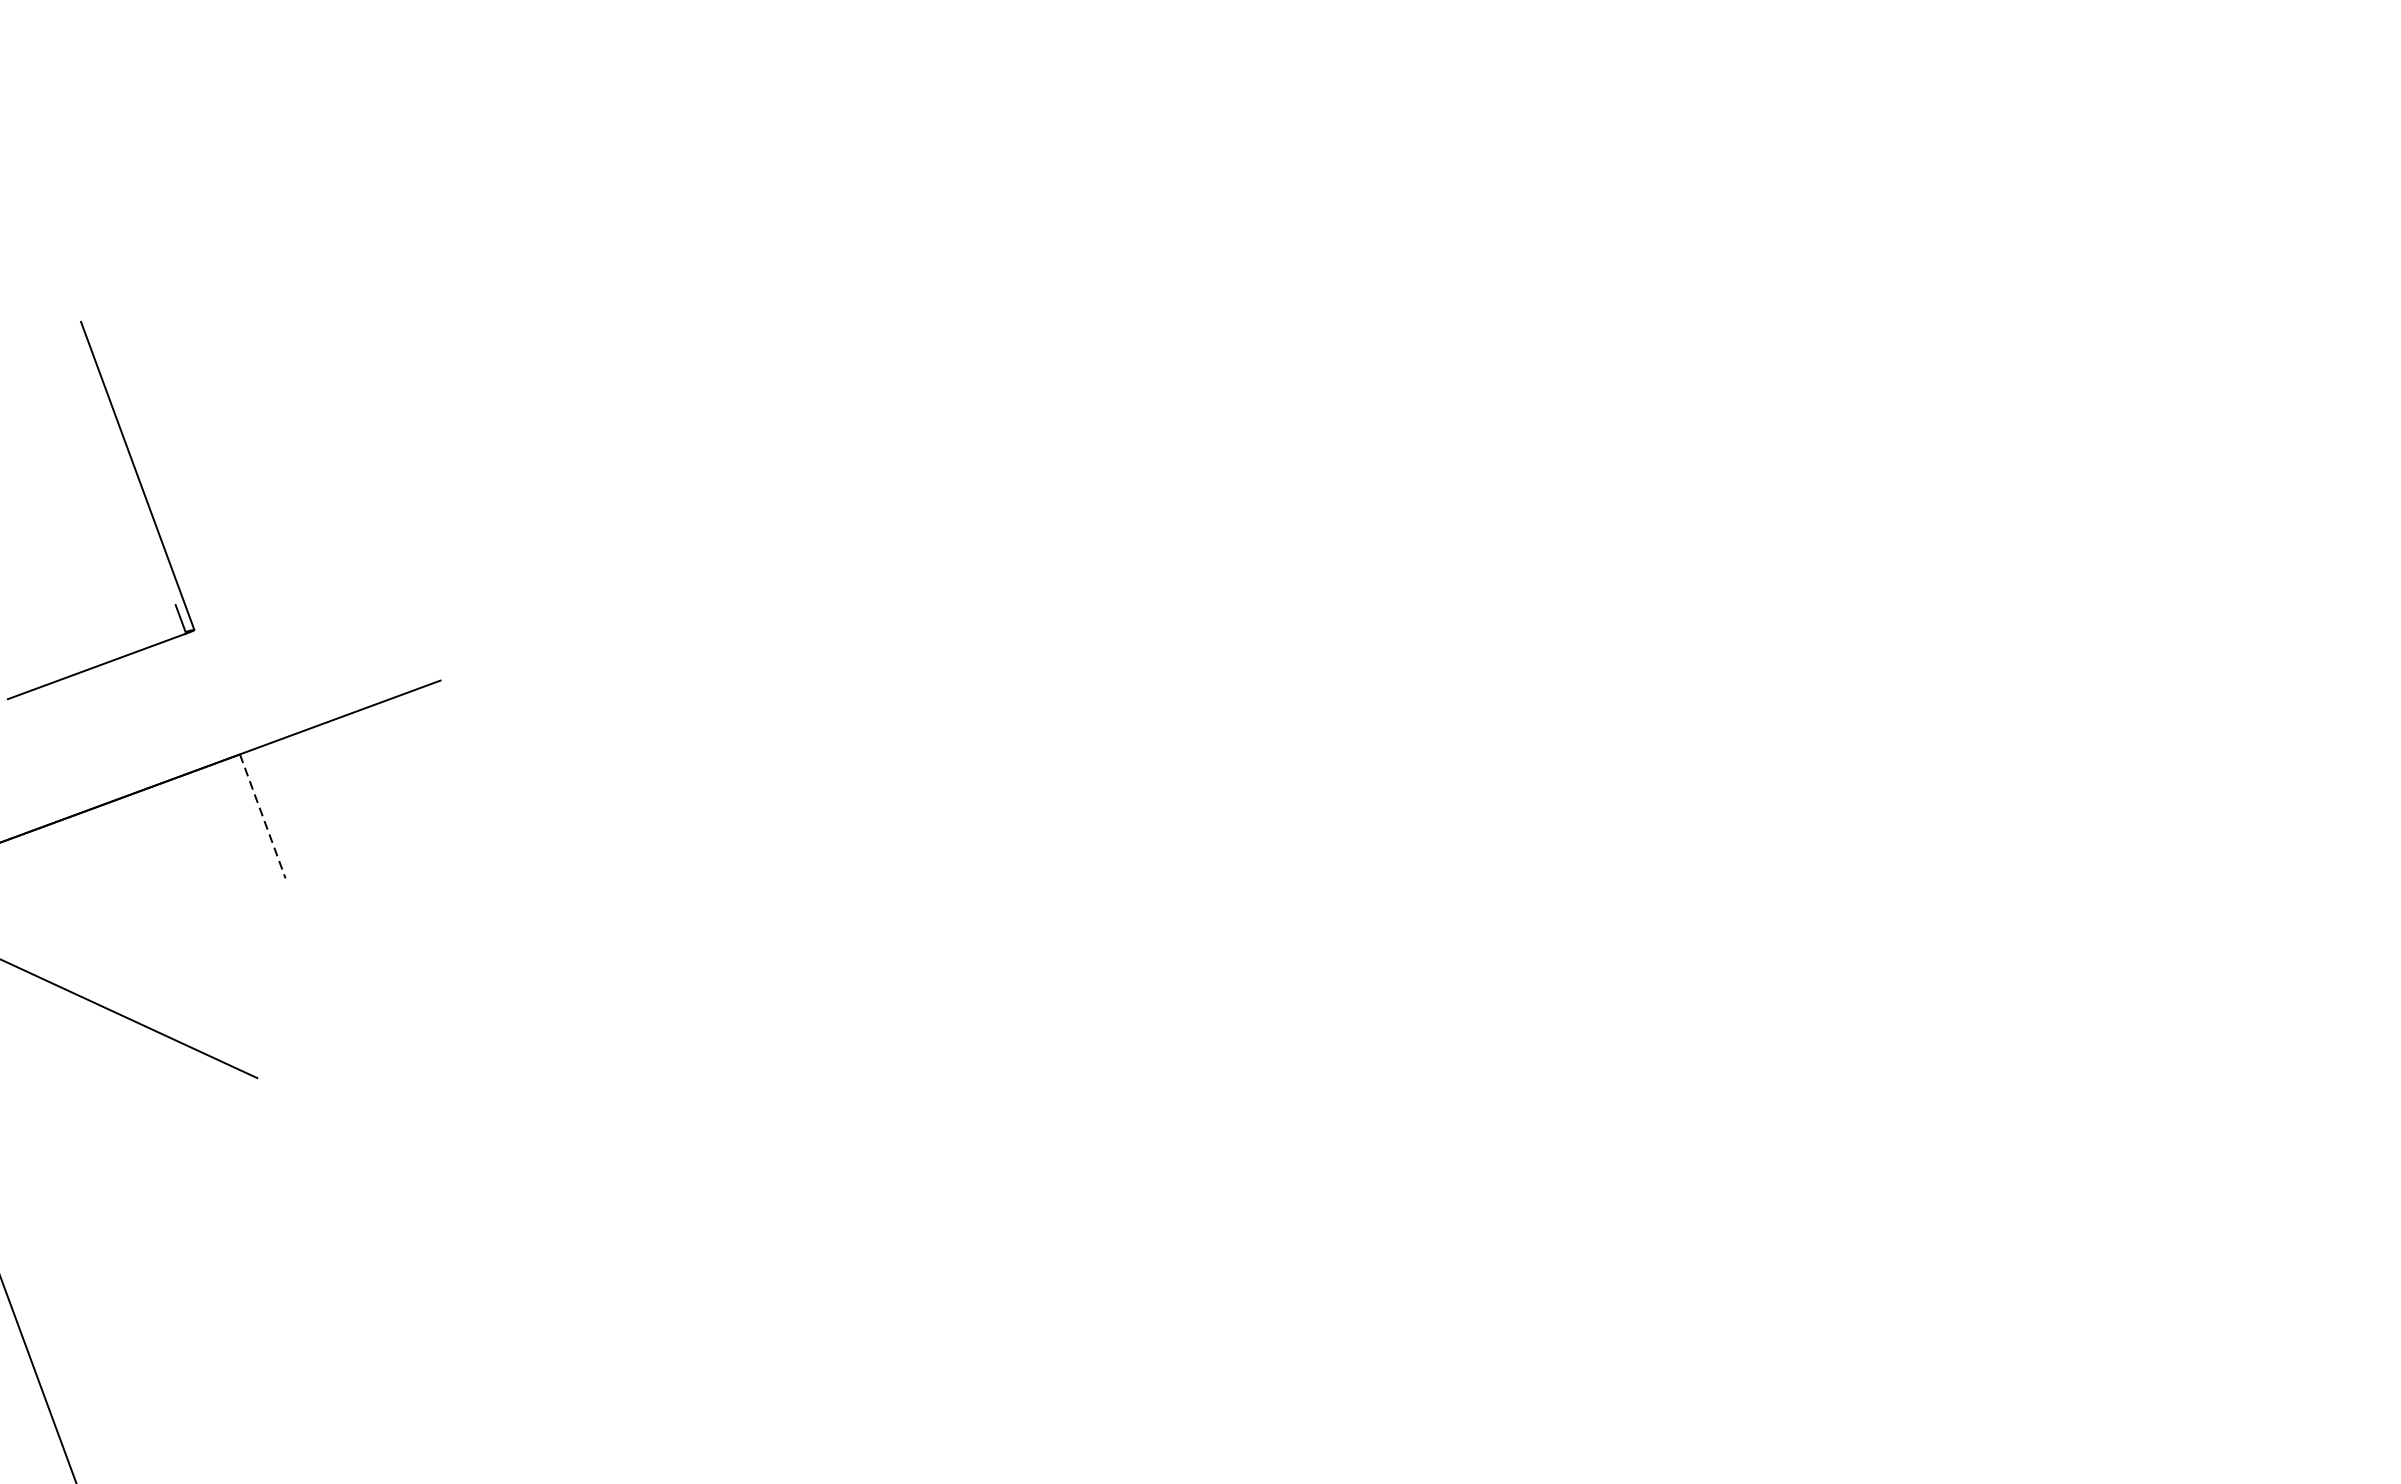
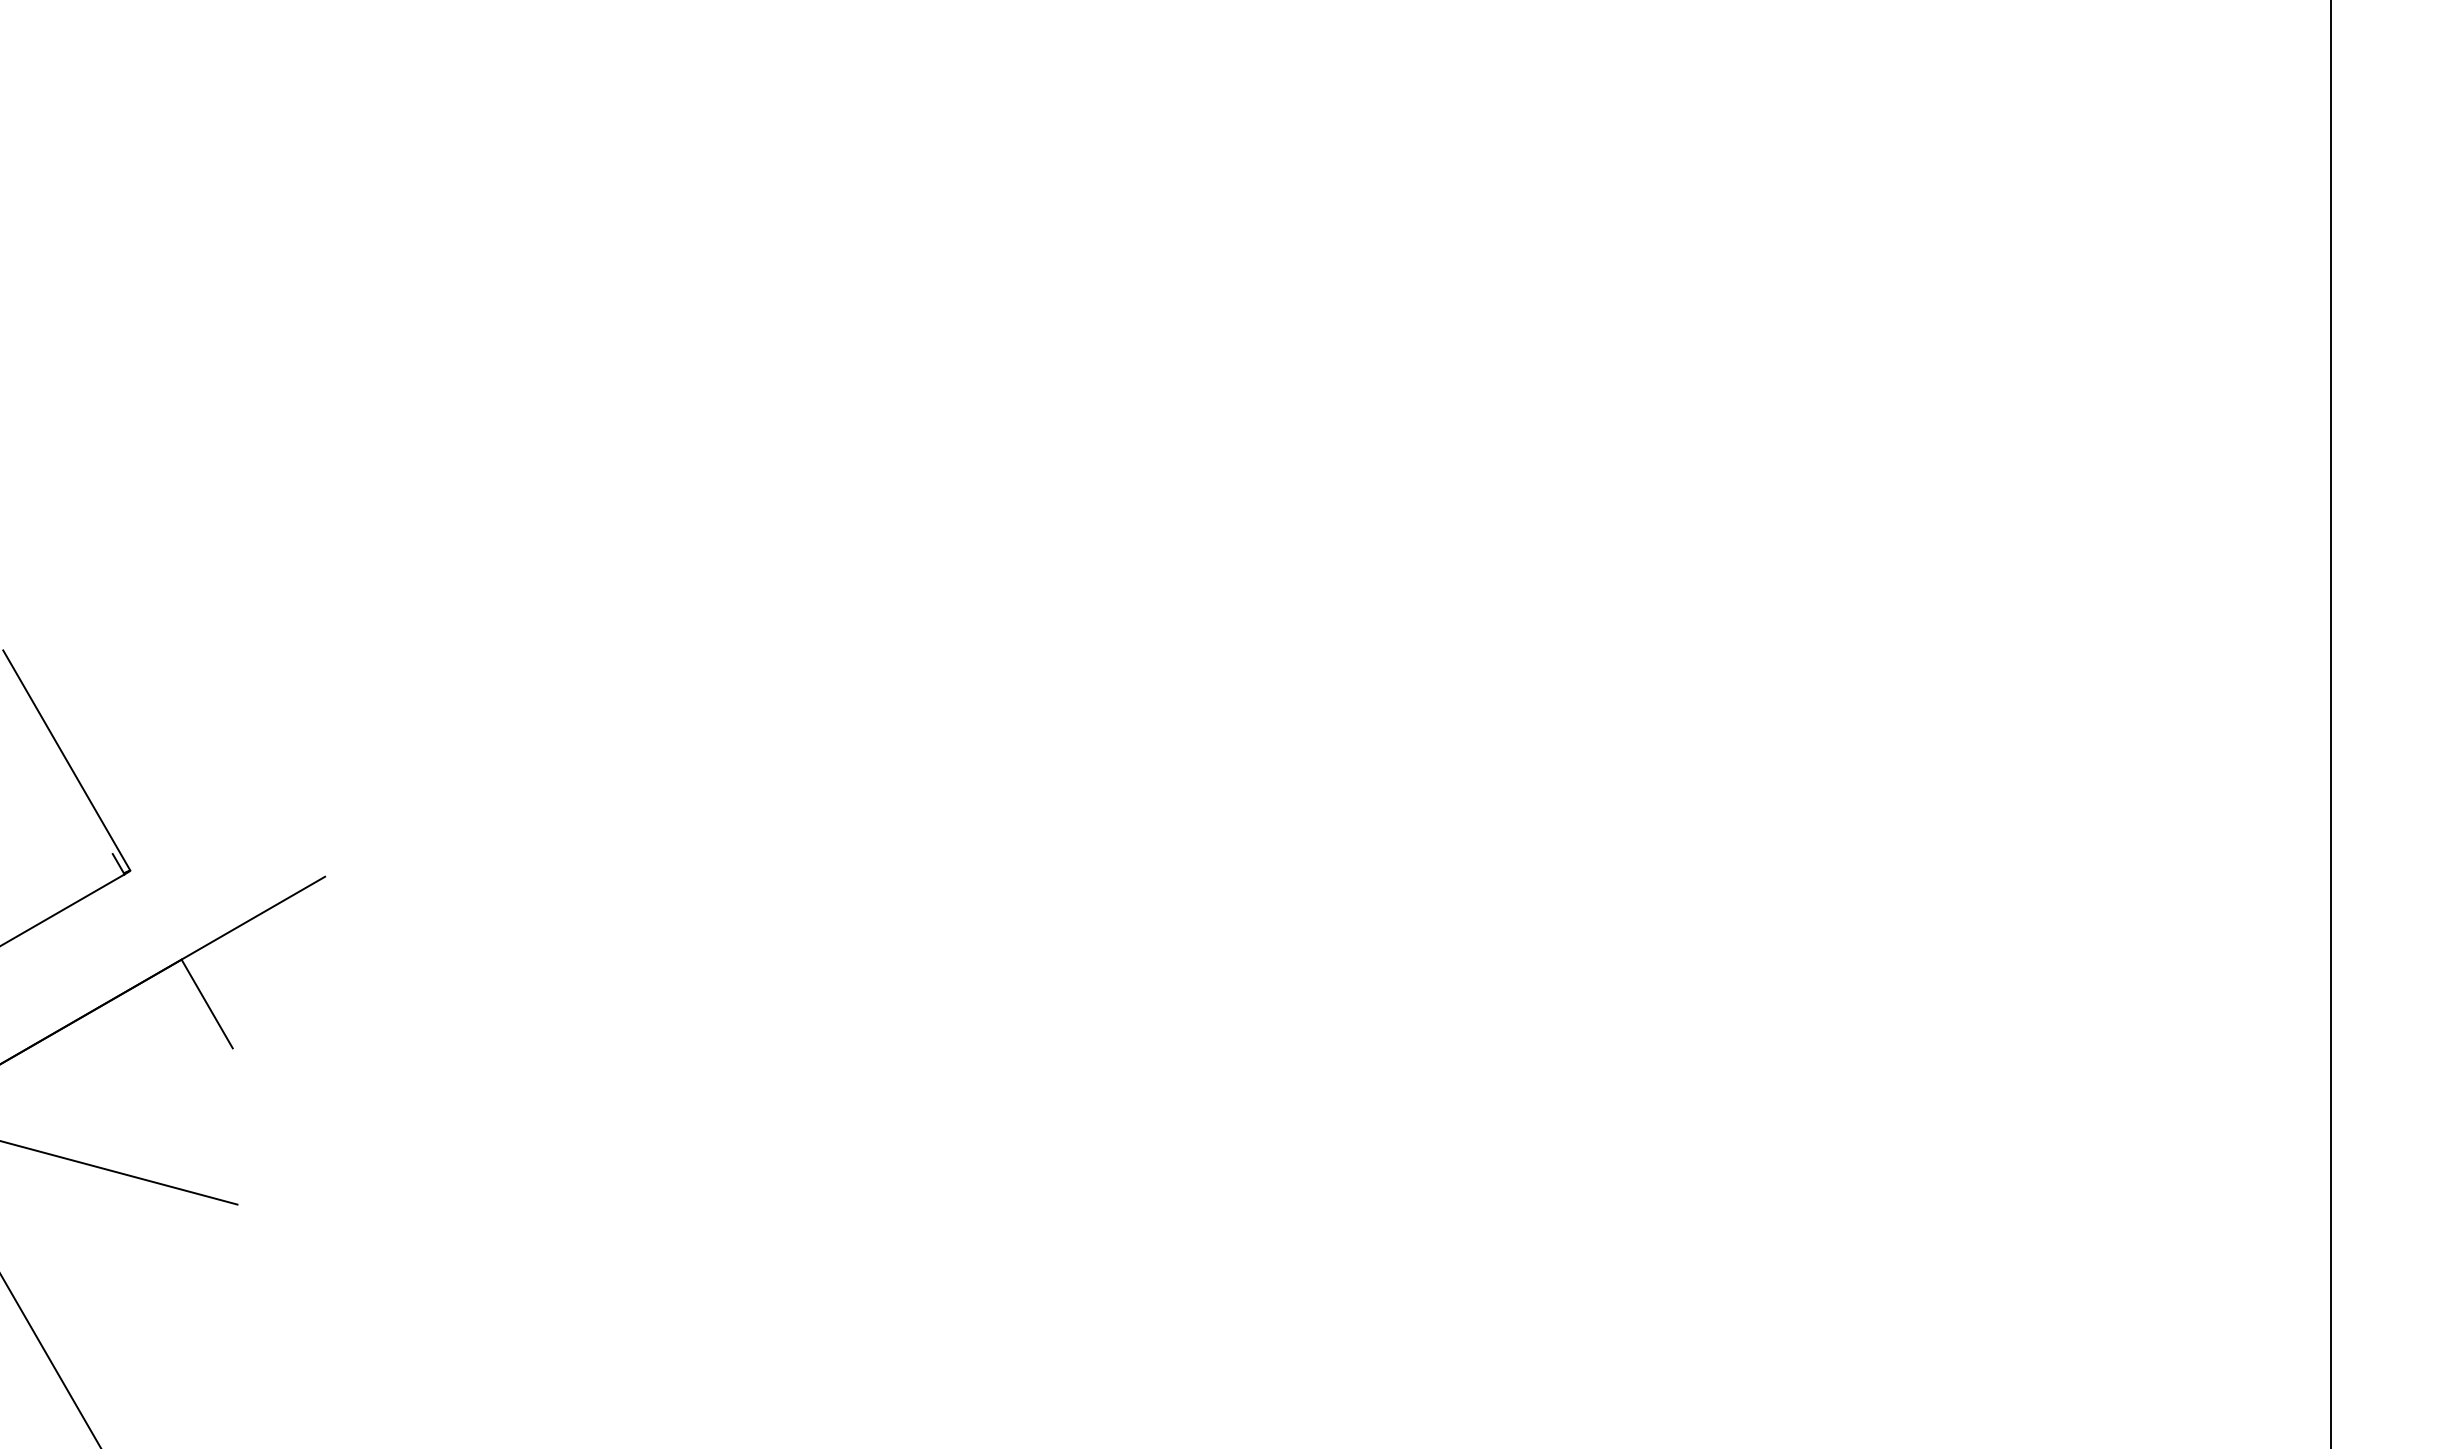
line: (263, 817) -> (207, 1004), dashed -> solid

